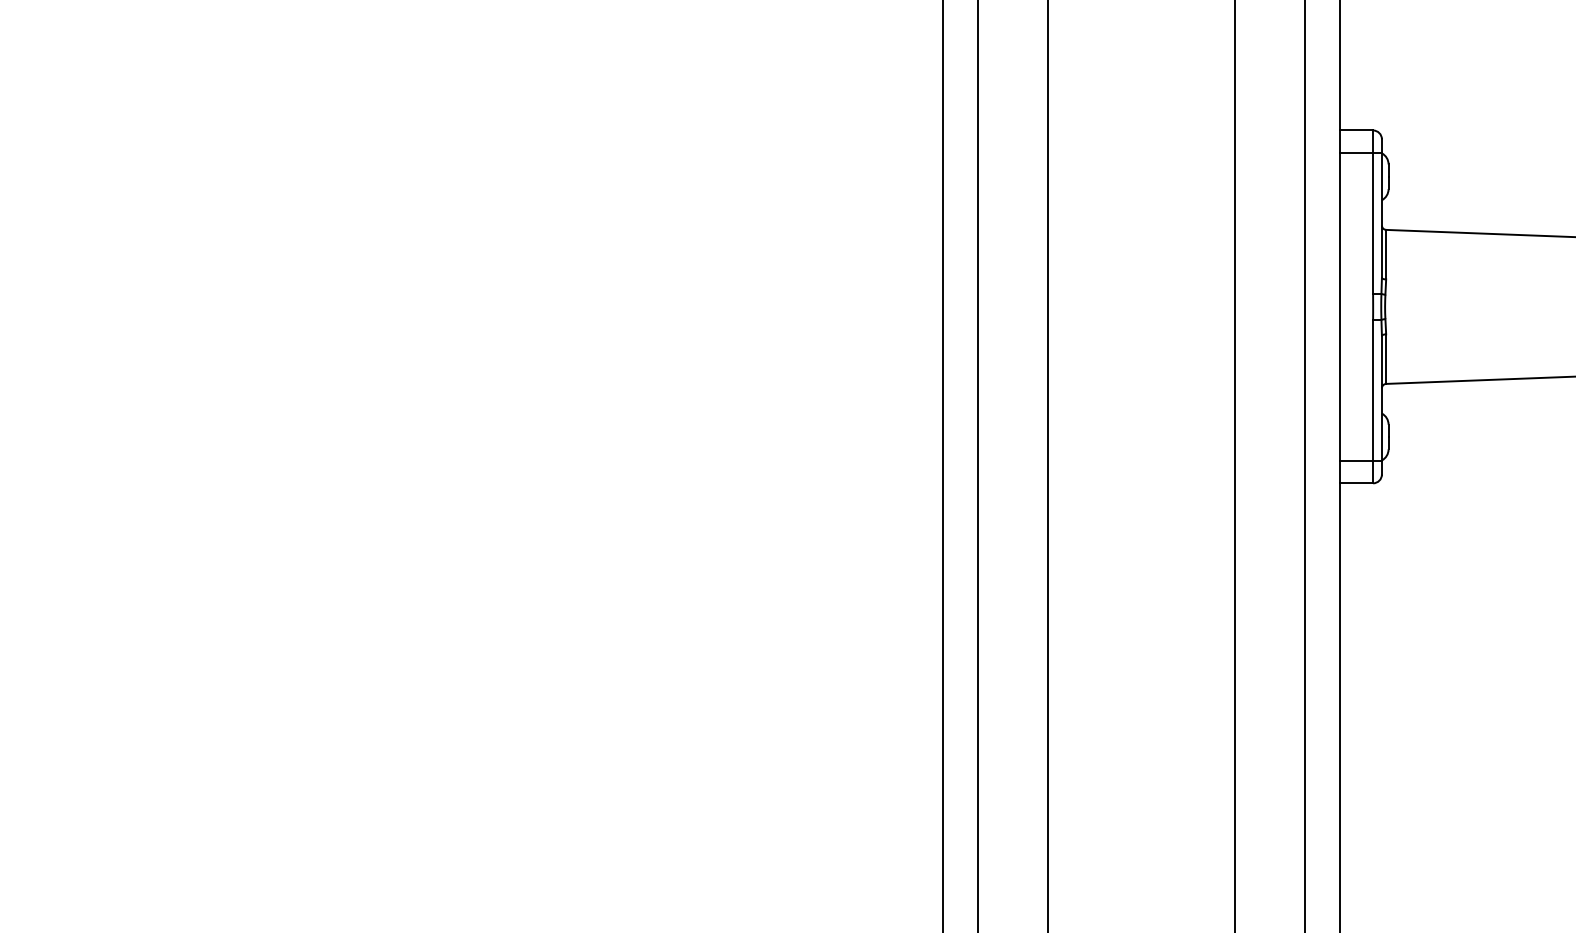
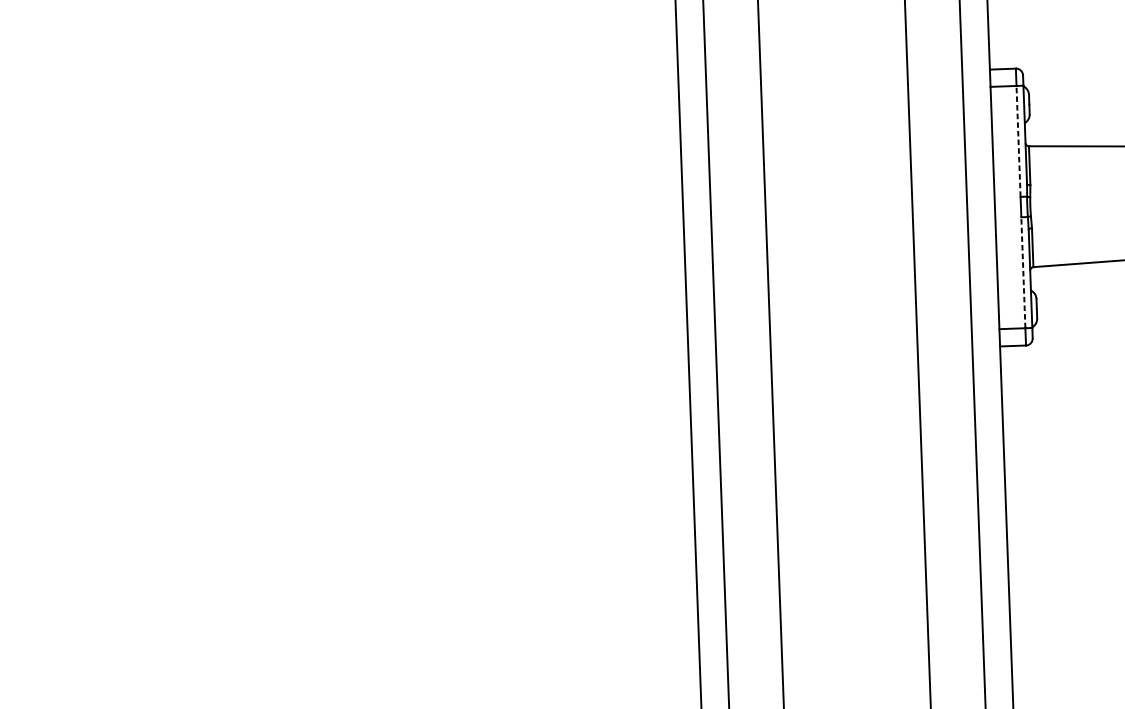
line: (1373, 223) -> (1018, 141), solid -> dashed
line: (1373, 390) -> (1023, 272), solid -> dashed

